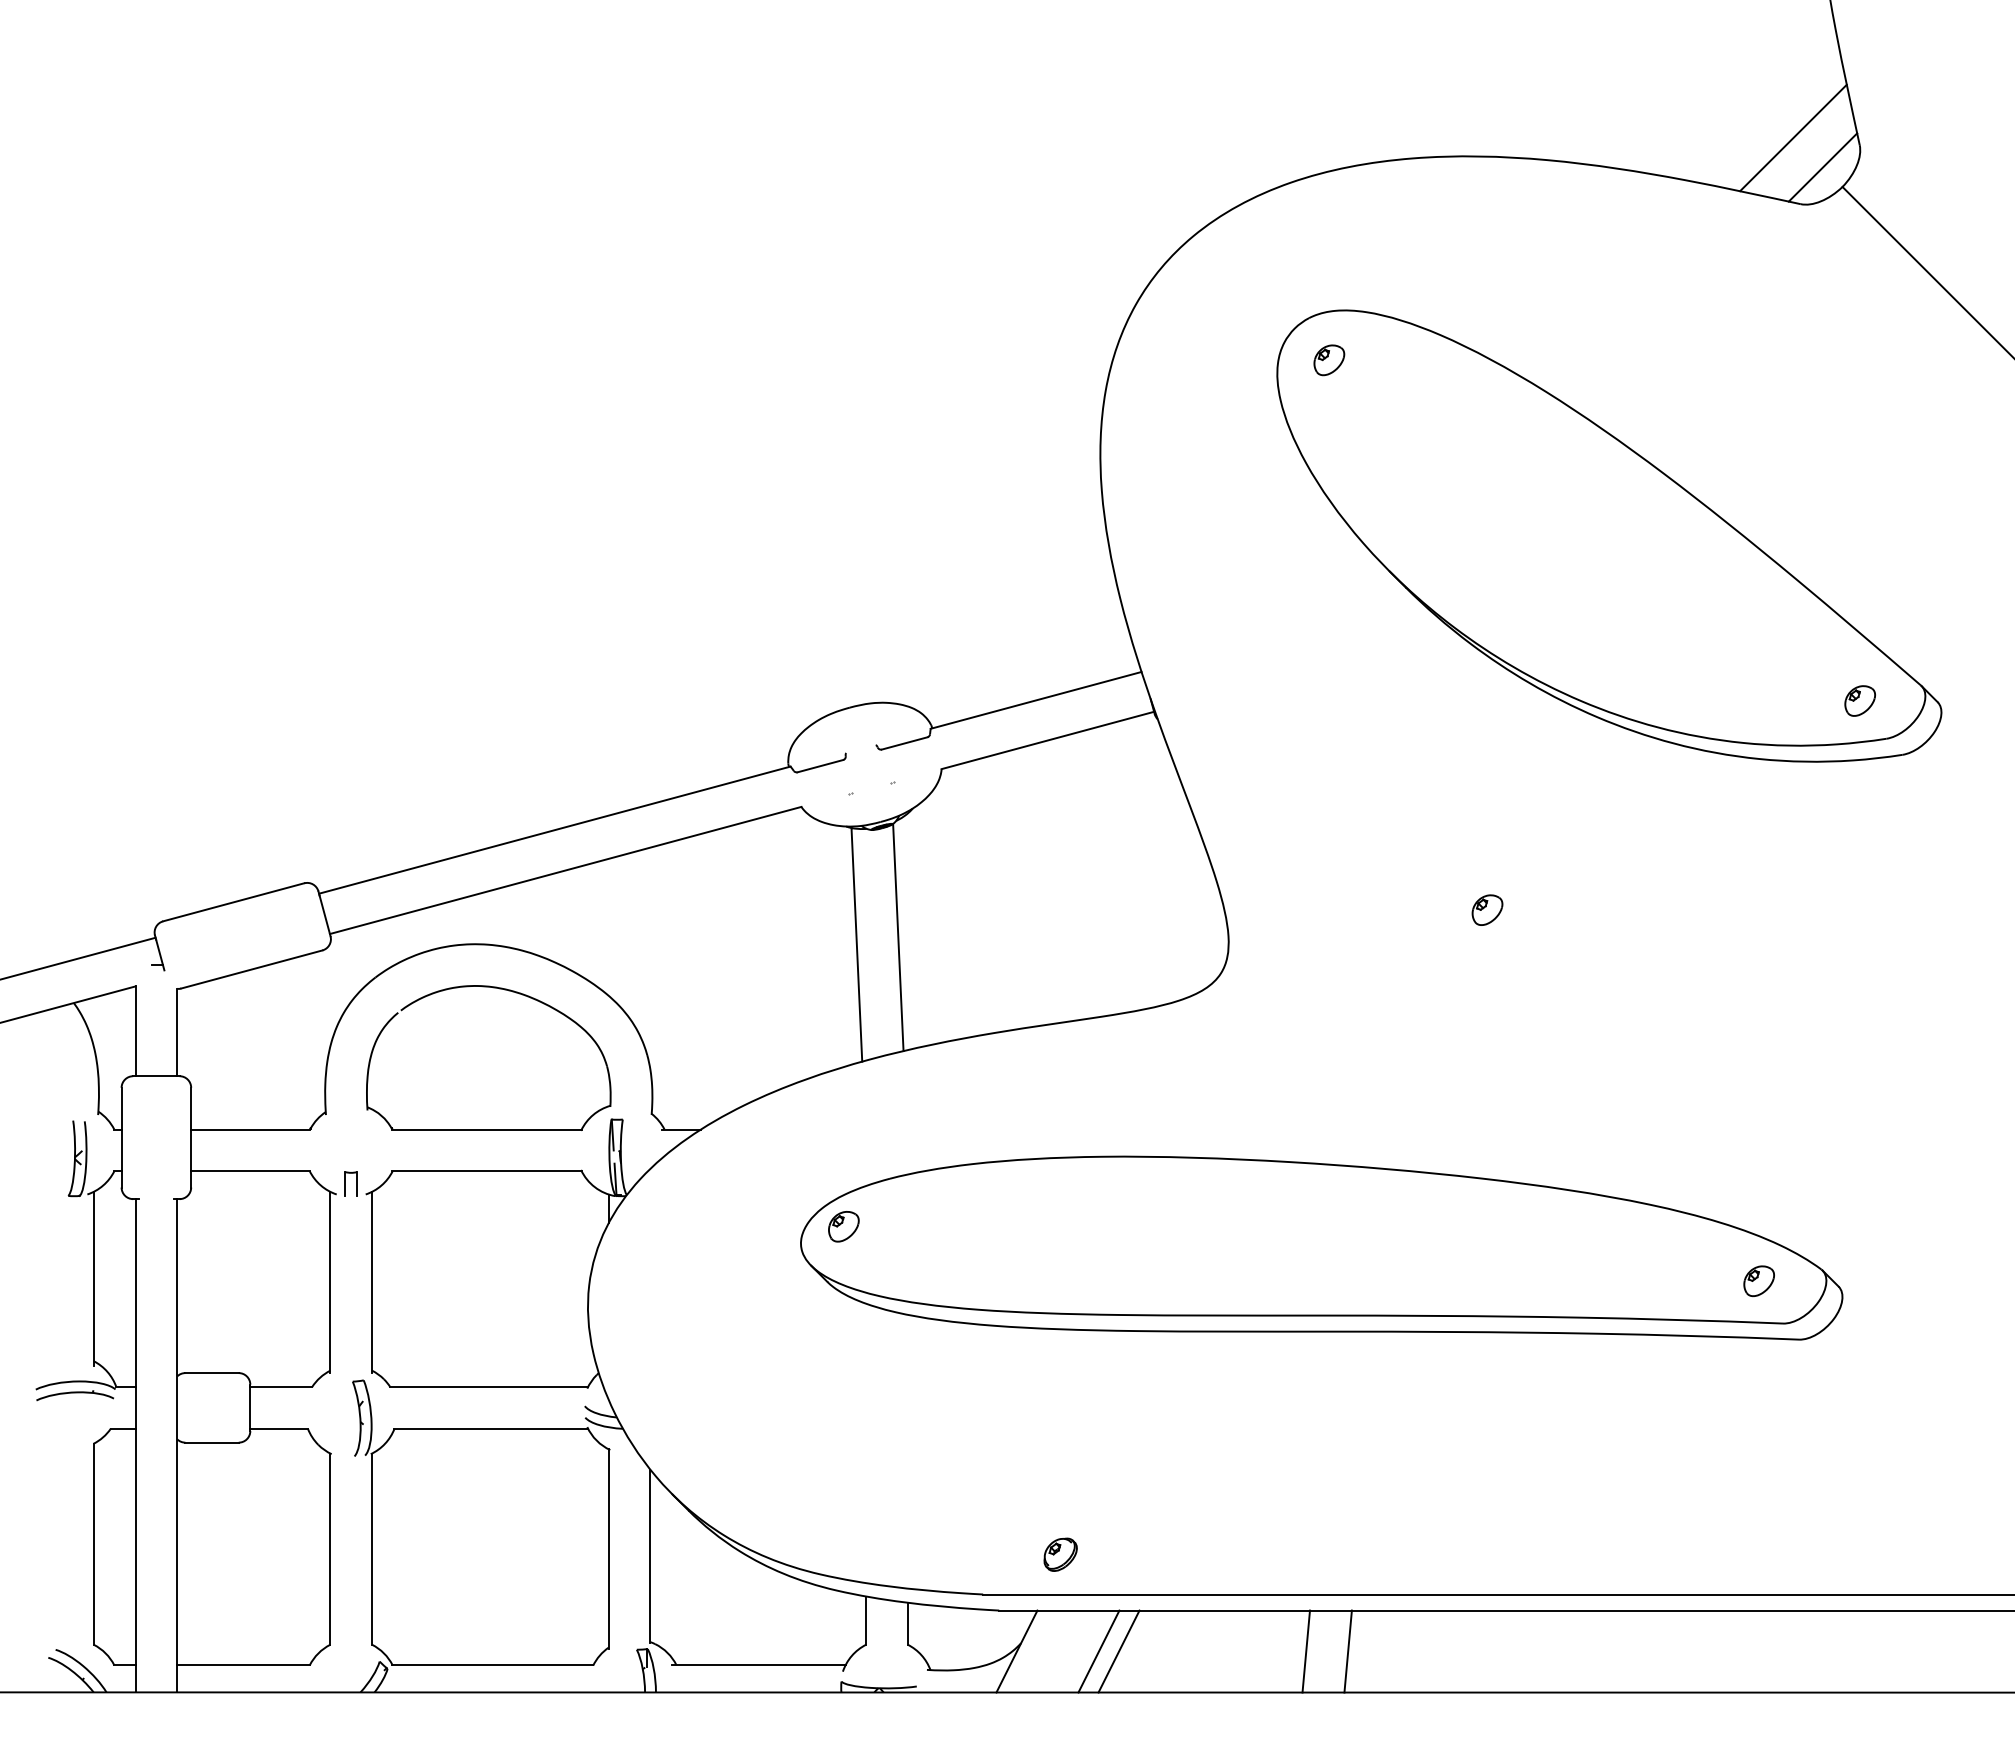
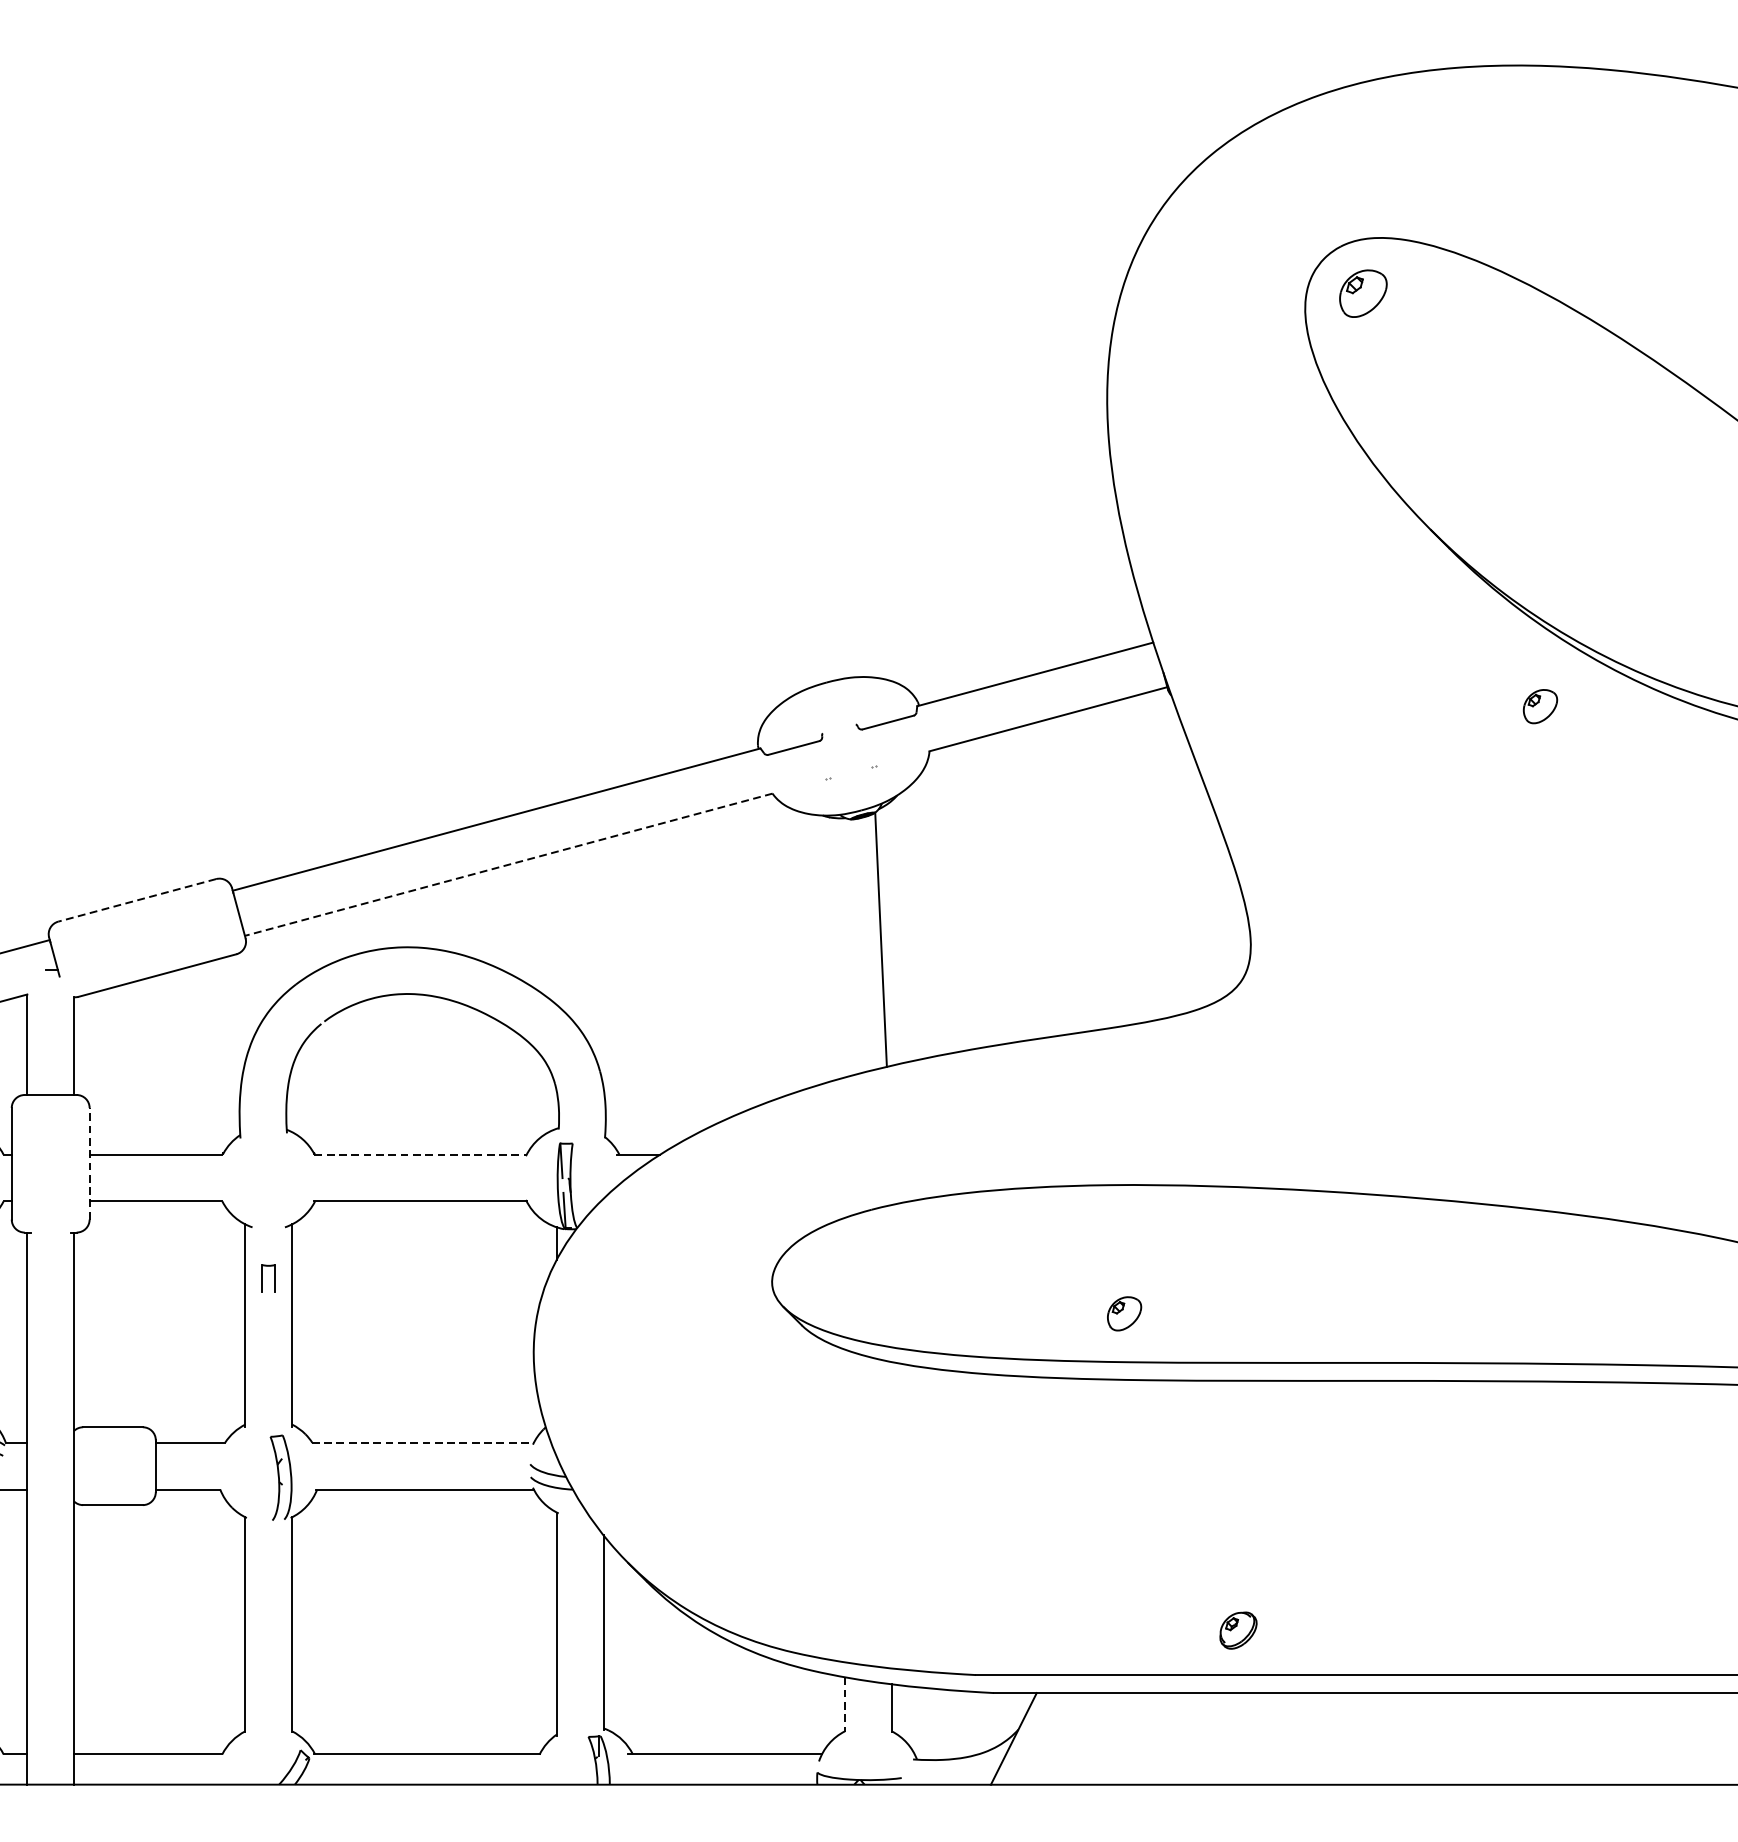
part: (1329, 360) -> (1363, 293), size x1.4
line: (565, 870) -> (508, 864), solid -> dashed
line: (233, 902) -> (136, 900), solid -> dashed
part: (1487, 909) -> (1540, 705), moved
line: (856, 944) -> (834, 947), removed
line: (486, 1129) -> (420, 1154), solid -> dashed
line: (191, 1137) -> (89, 1163), solid -> dashed
part: (350, 1183) -> (267, 1277), moved
part: (843, 1226) -> (1124, 1313), moved
line: (489, 1386) -> (423, 1442), solid -> dashed
part: (1060, 1554) -> (1238, 1630), moved
line: (866, 1621) -> (845, 1705), solid -> dashed
line: (1098, 1651) -> (1105, 1738), removed
line: (1118, 1651) -> (1127, 1738), removed
line: (1305, 1651) -> (1336, 1738), removed
line: (1347, 1651) -> (1383, 1738), removed

